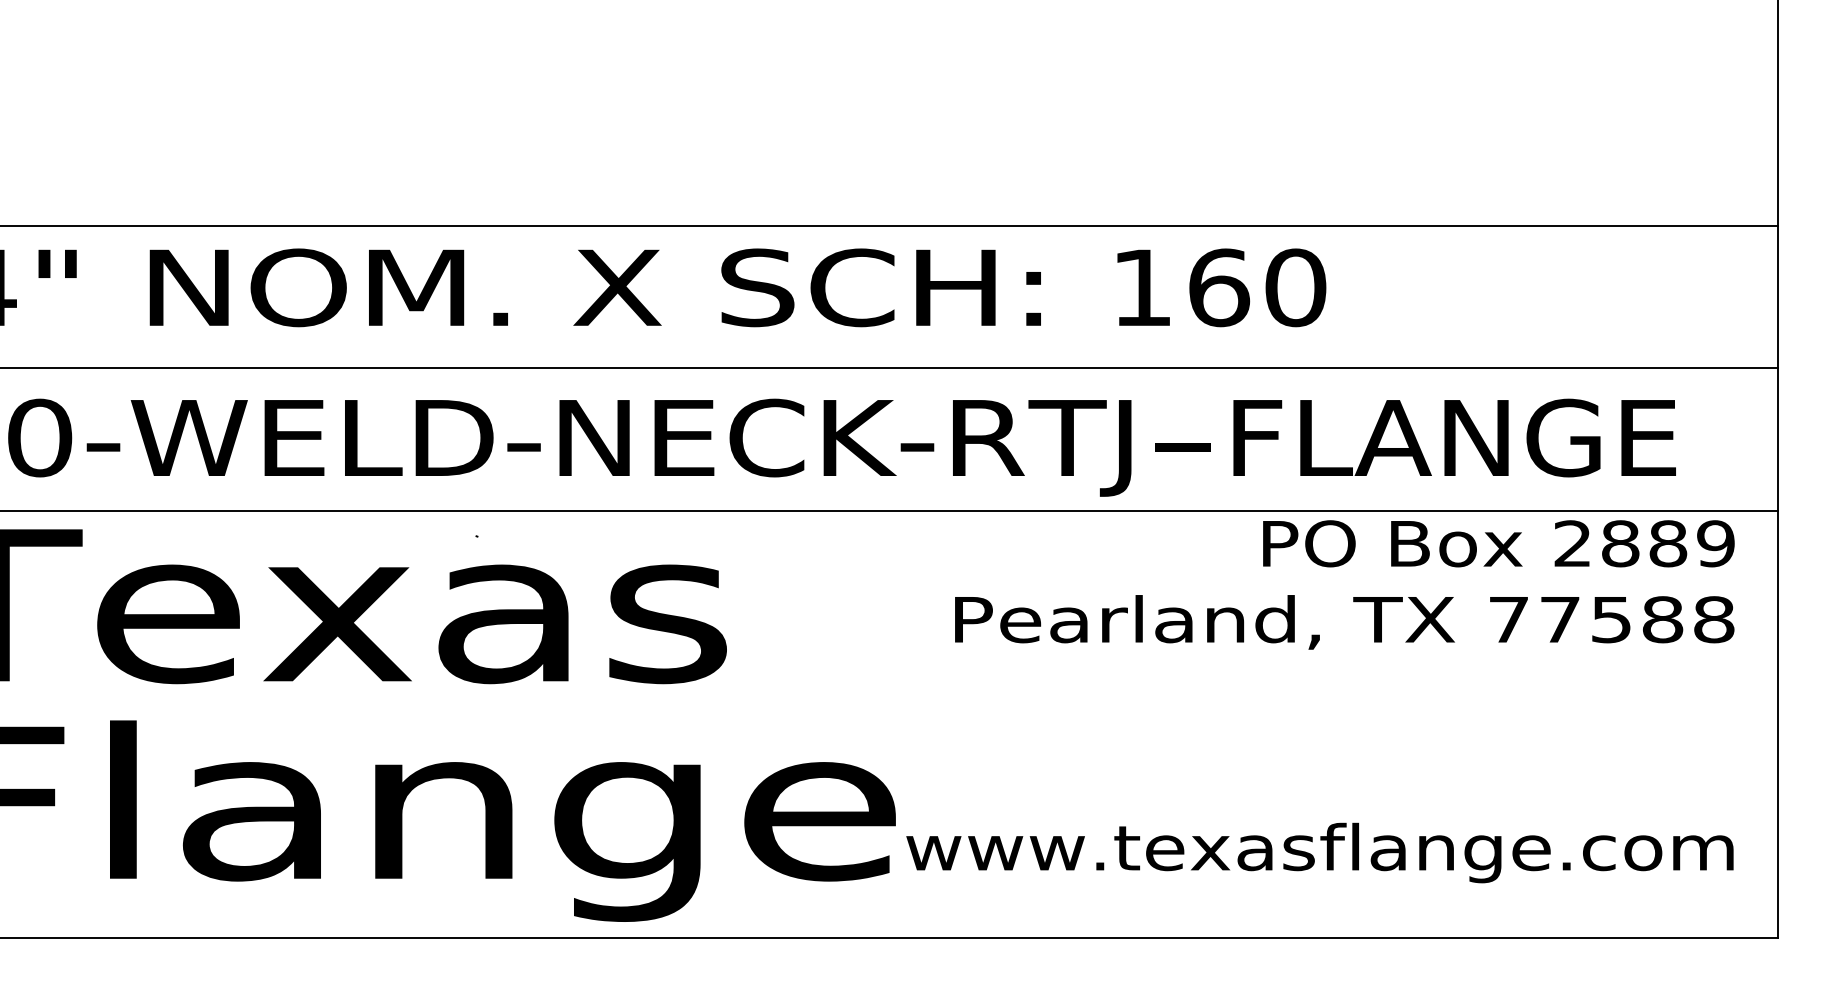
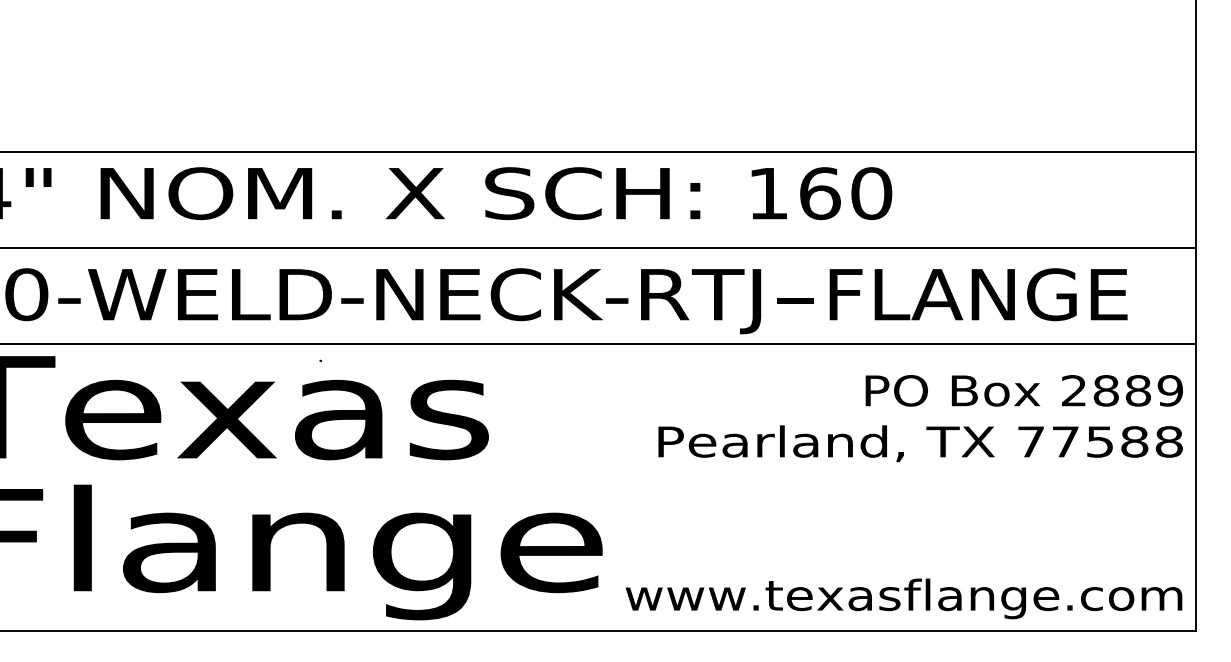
text: (1319, 702) -> (903, 497), moved

